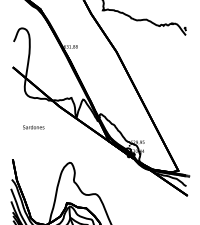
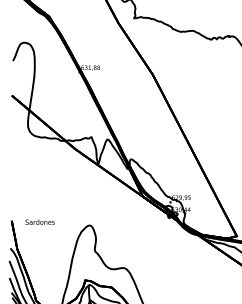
text: (33, 127) -> (39, 222), moved

